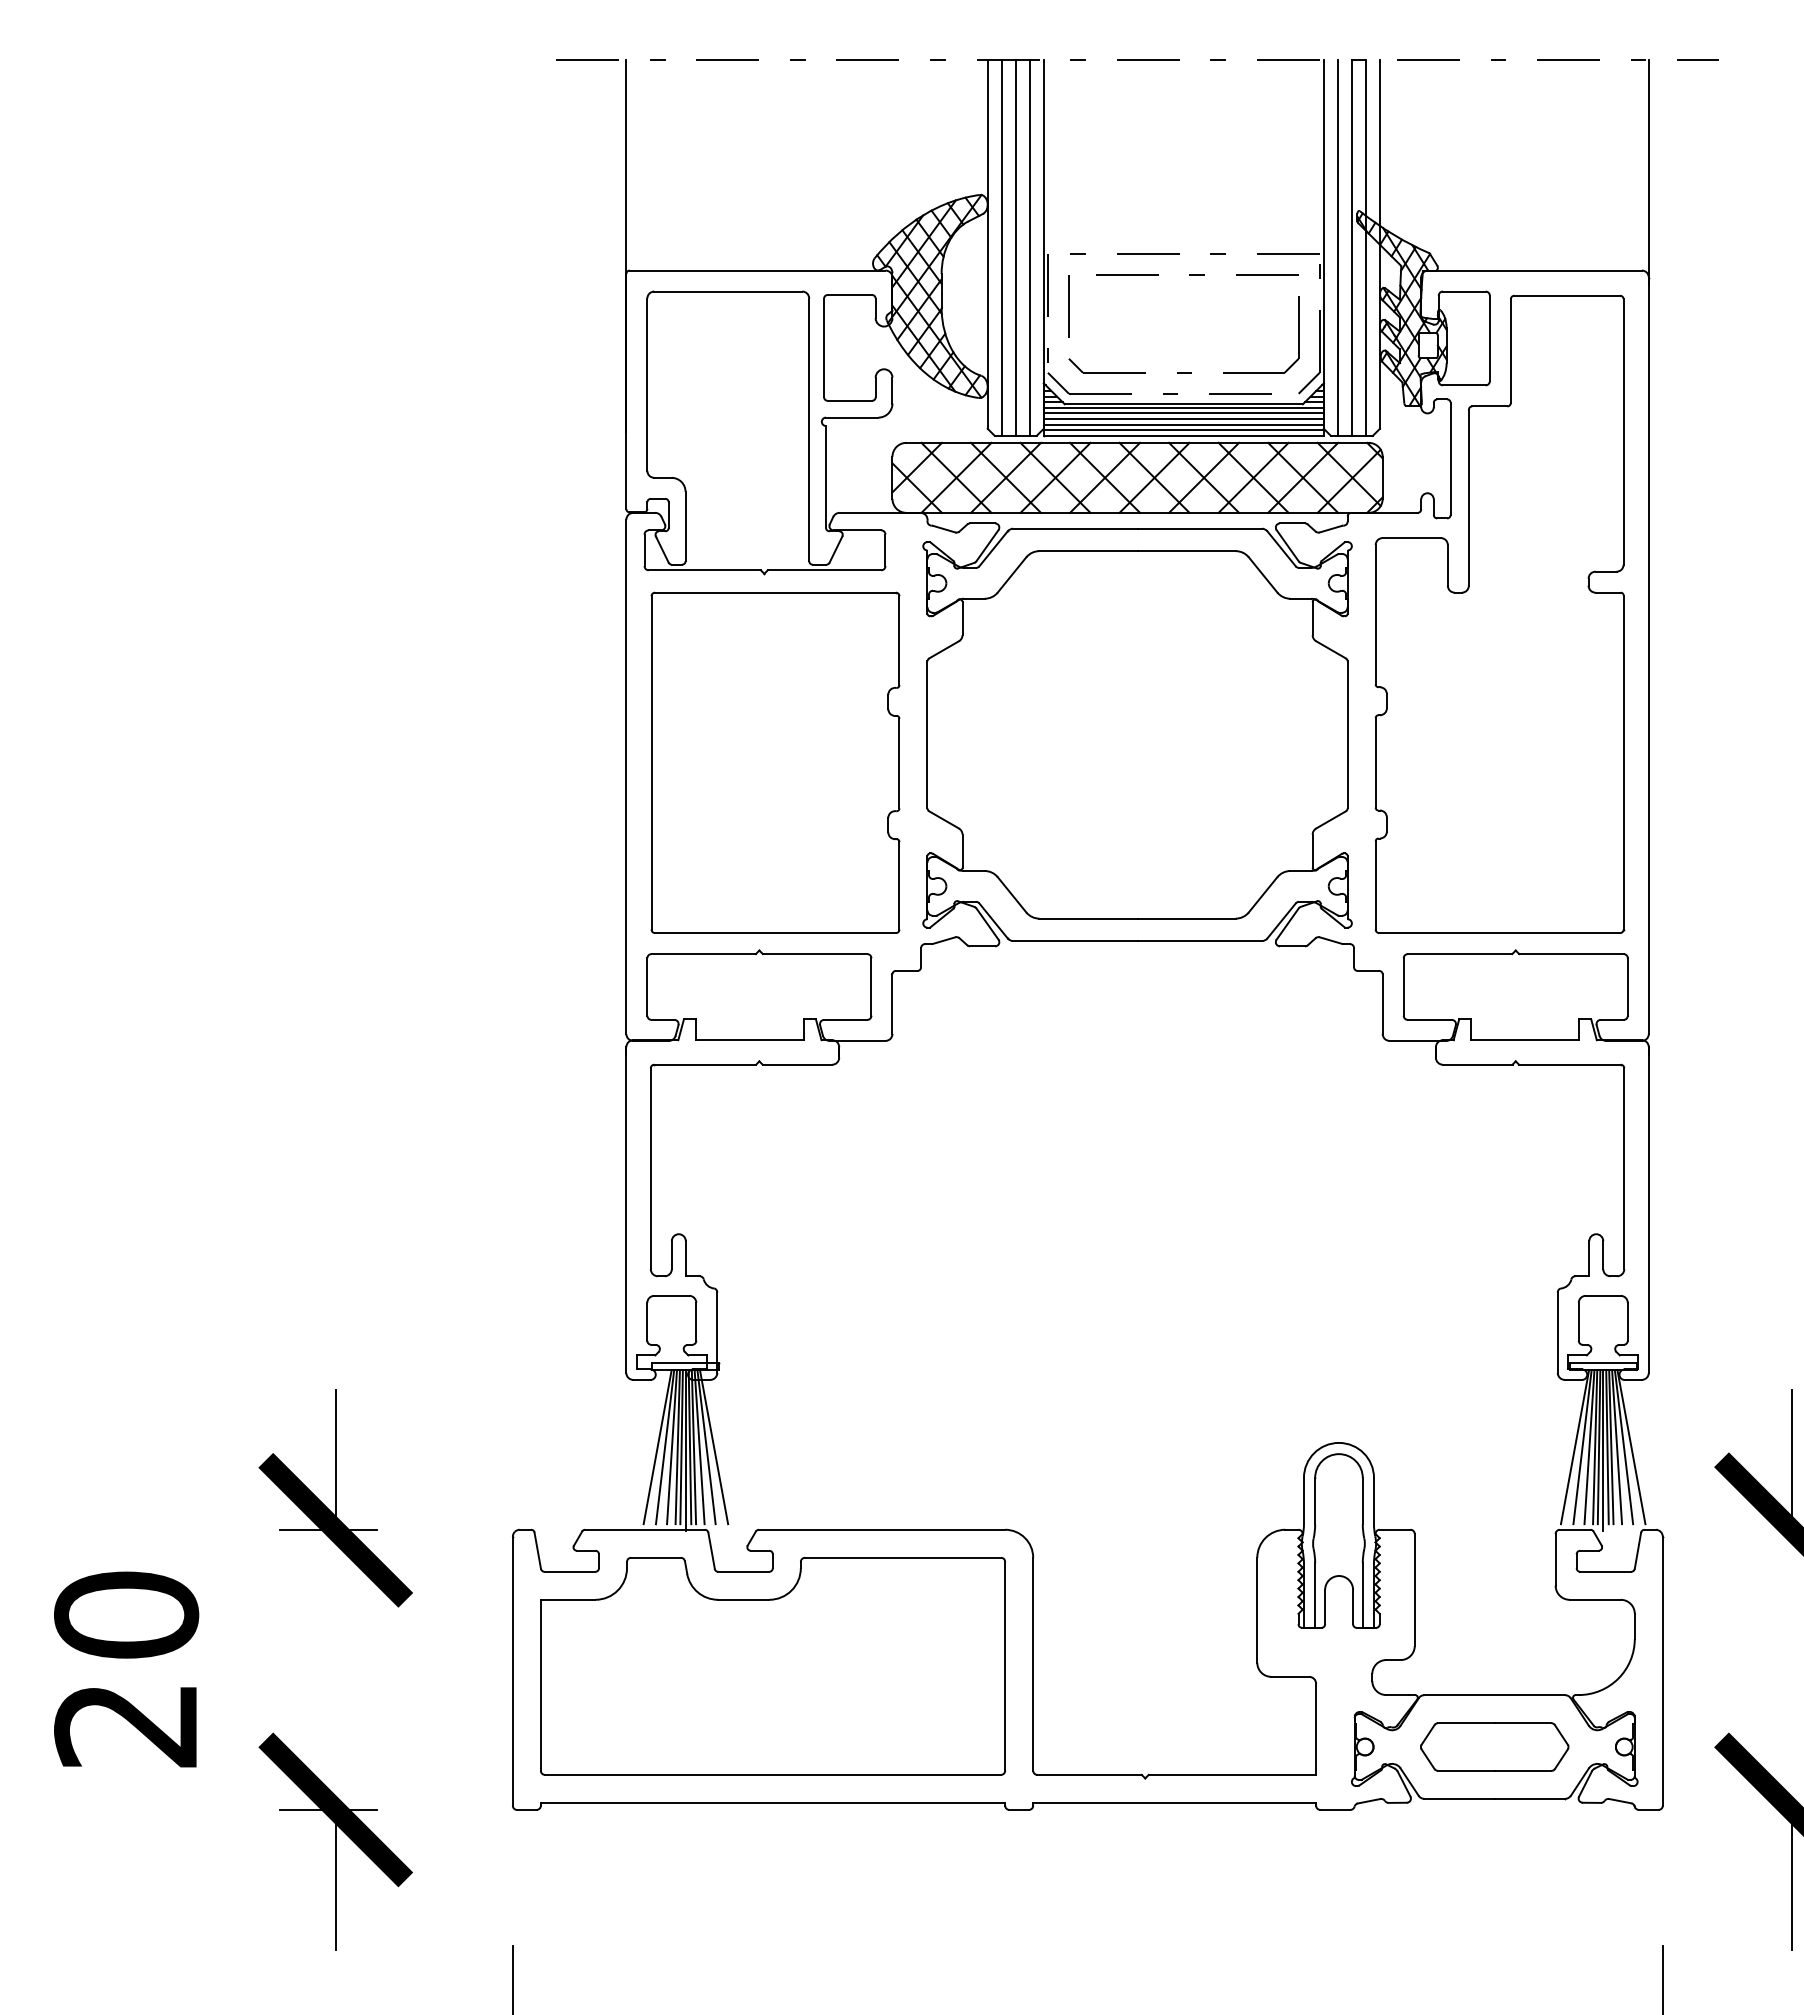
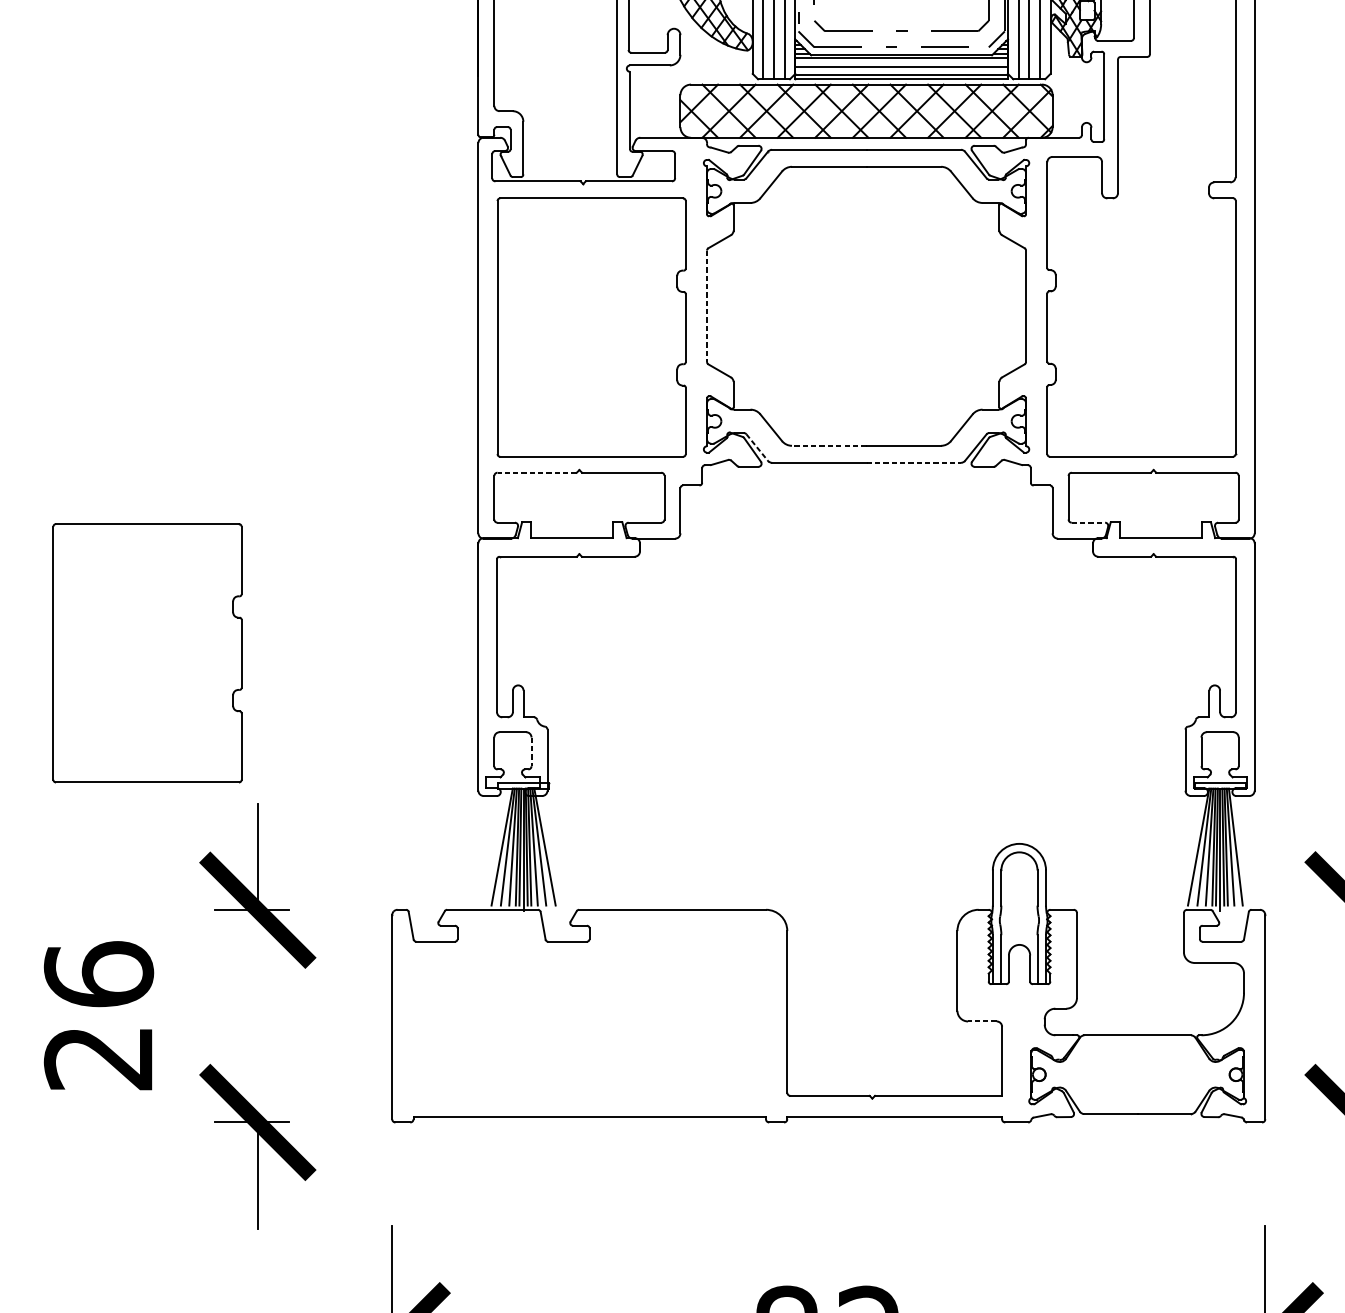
line: (1183, 413) -> (901, 62), removed
line: (1183, 424) -> (901, 70), removed
line: (927, 735) -> (707, 306), solid -> dashed
line: (1087, 918) -> (828, 445), solid -> dashed
line: (993, 920) -> (757, 447), solid -> dashed
line: (1200, 941) -> (914, 463), solid -> dashed
line: (703, 954) -> (536, 473), solid -> dashed
line: (1429, 1019) -> (1088, 522), solid -> dashed
part: (190, 1191) -> (147, 652), added
line: (696, 1321) -> (531, 751), solid -> dashed
line: (1631, 1447) -> (1241, 847), removed
text: (126, 1614) -> (98, 974), 20 -> 26
part: (772, 1665) -> (589, 1012), removed
line: (1290, 1676) -> (982, 1021), solid -> dashed
part: (1494, 1746) -> (1137, 1074), removed

